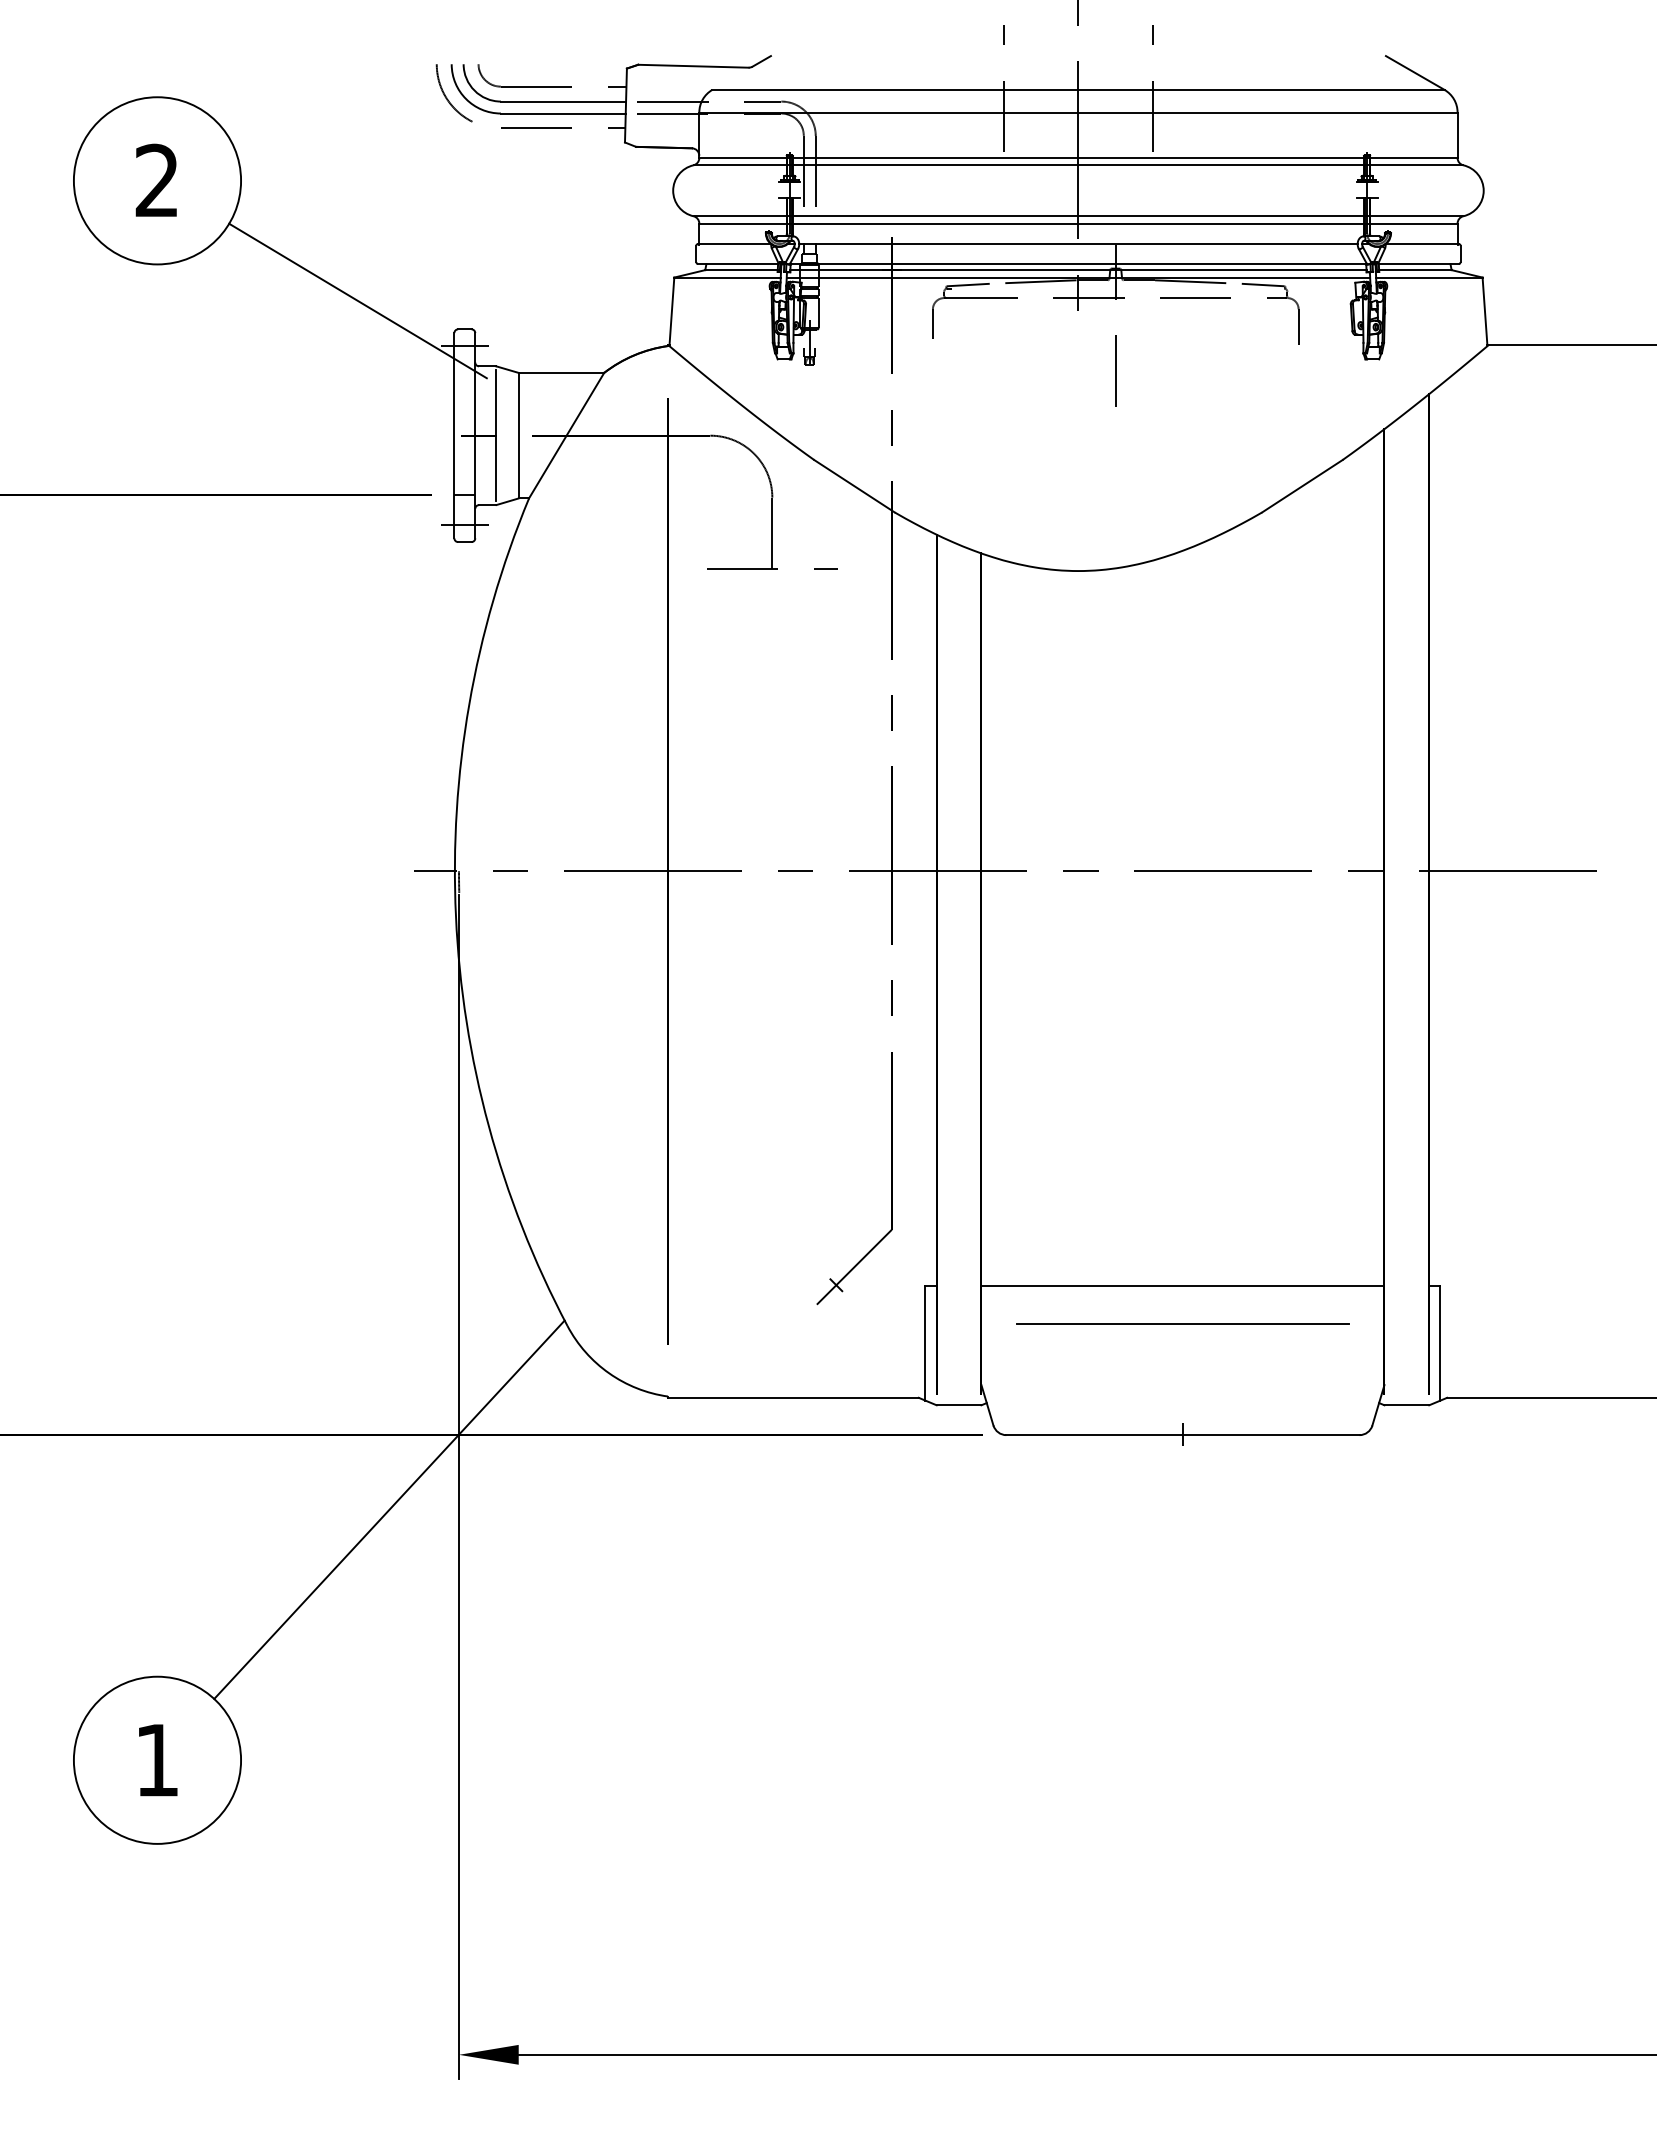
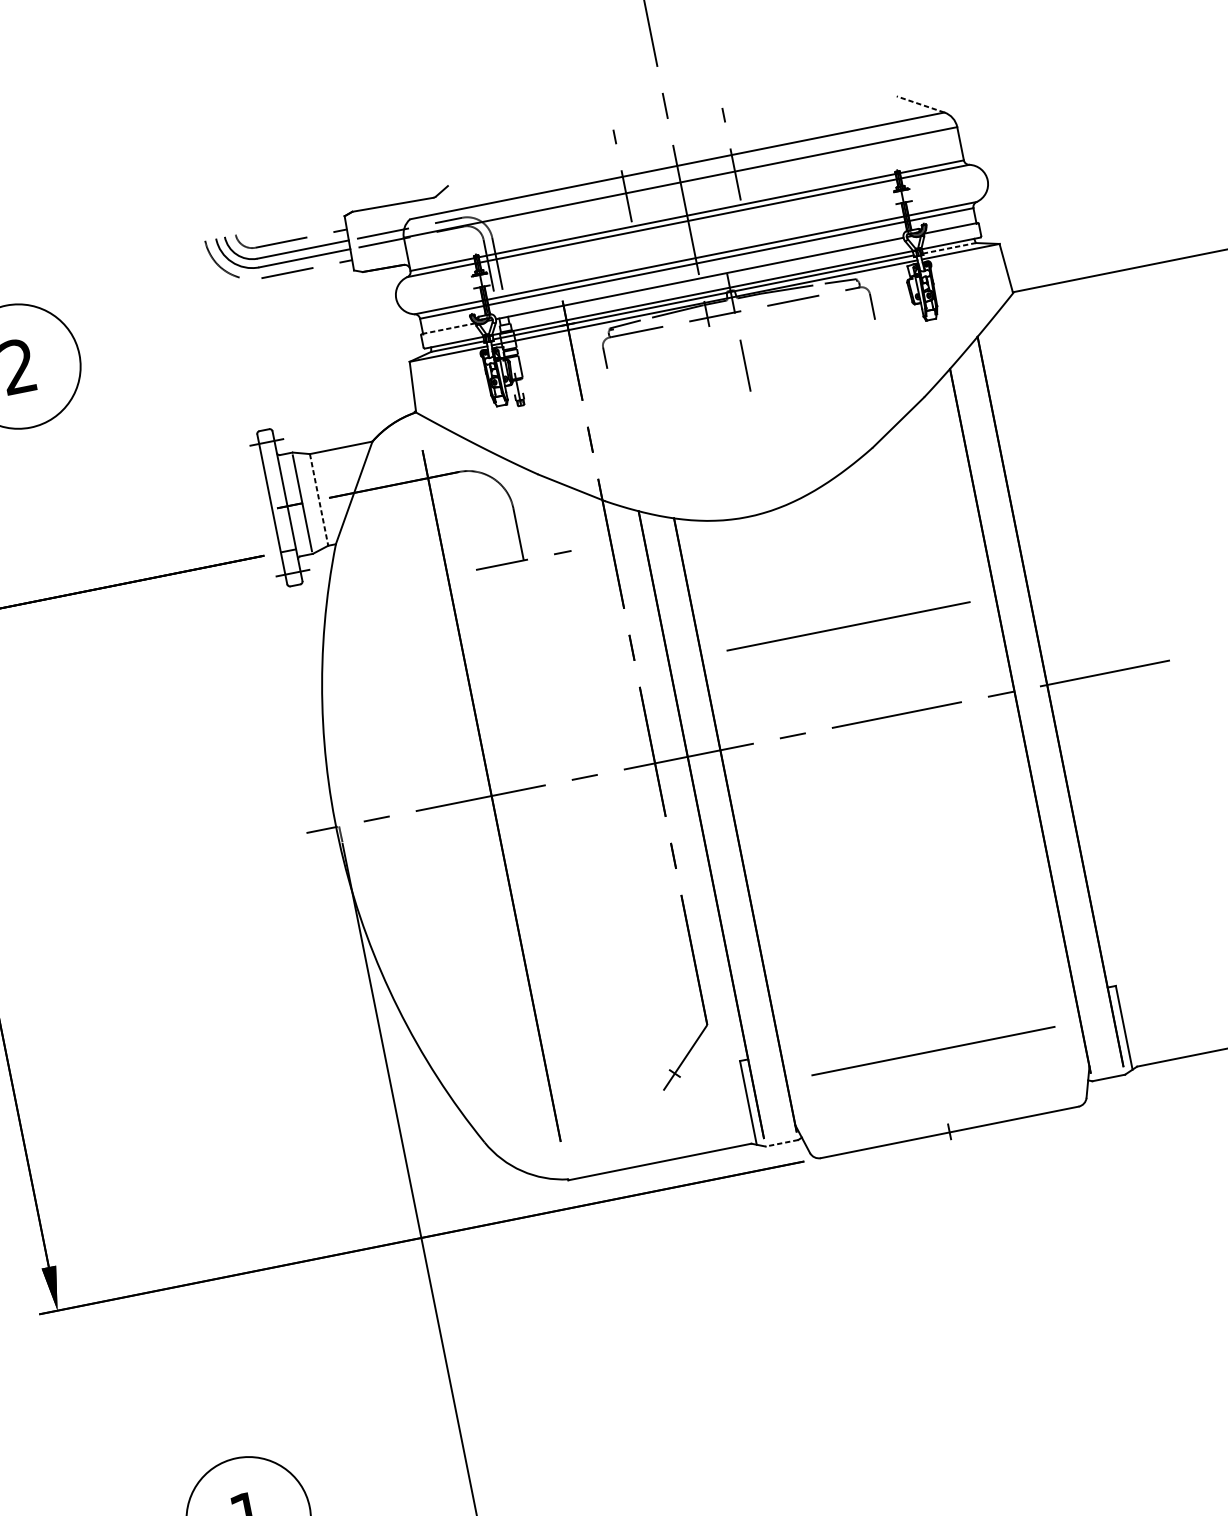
line: (1415, 72) -> (920, 104), solid -> dashed
line: (734, 244) -> (448, 328), solid -> dashed
line: (1415, 270) -> (949, 248), solid -> dashed
line: (357, 300) -> (181, 424), removed
line: (518, 435) -> (319, 499), solid -> dashed
line: (1182, 741) -> (848, 626), added
line: (1182, 1285) -> (927, 1023), removed
line: (958, 1405) -> (781, 1143), solid -> dashed
line: (389, 1509) -> (381, 1302), removed

